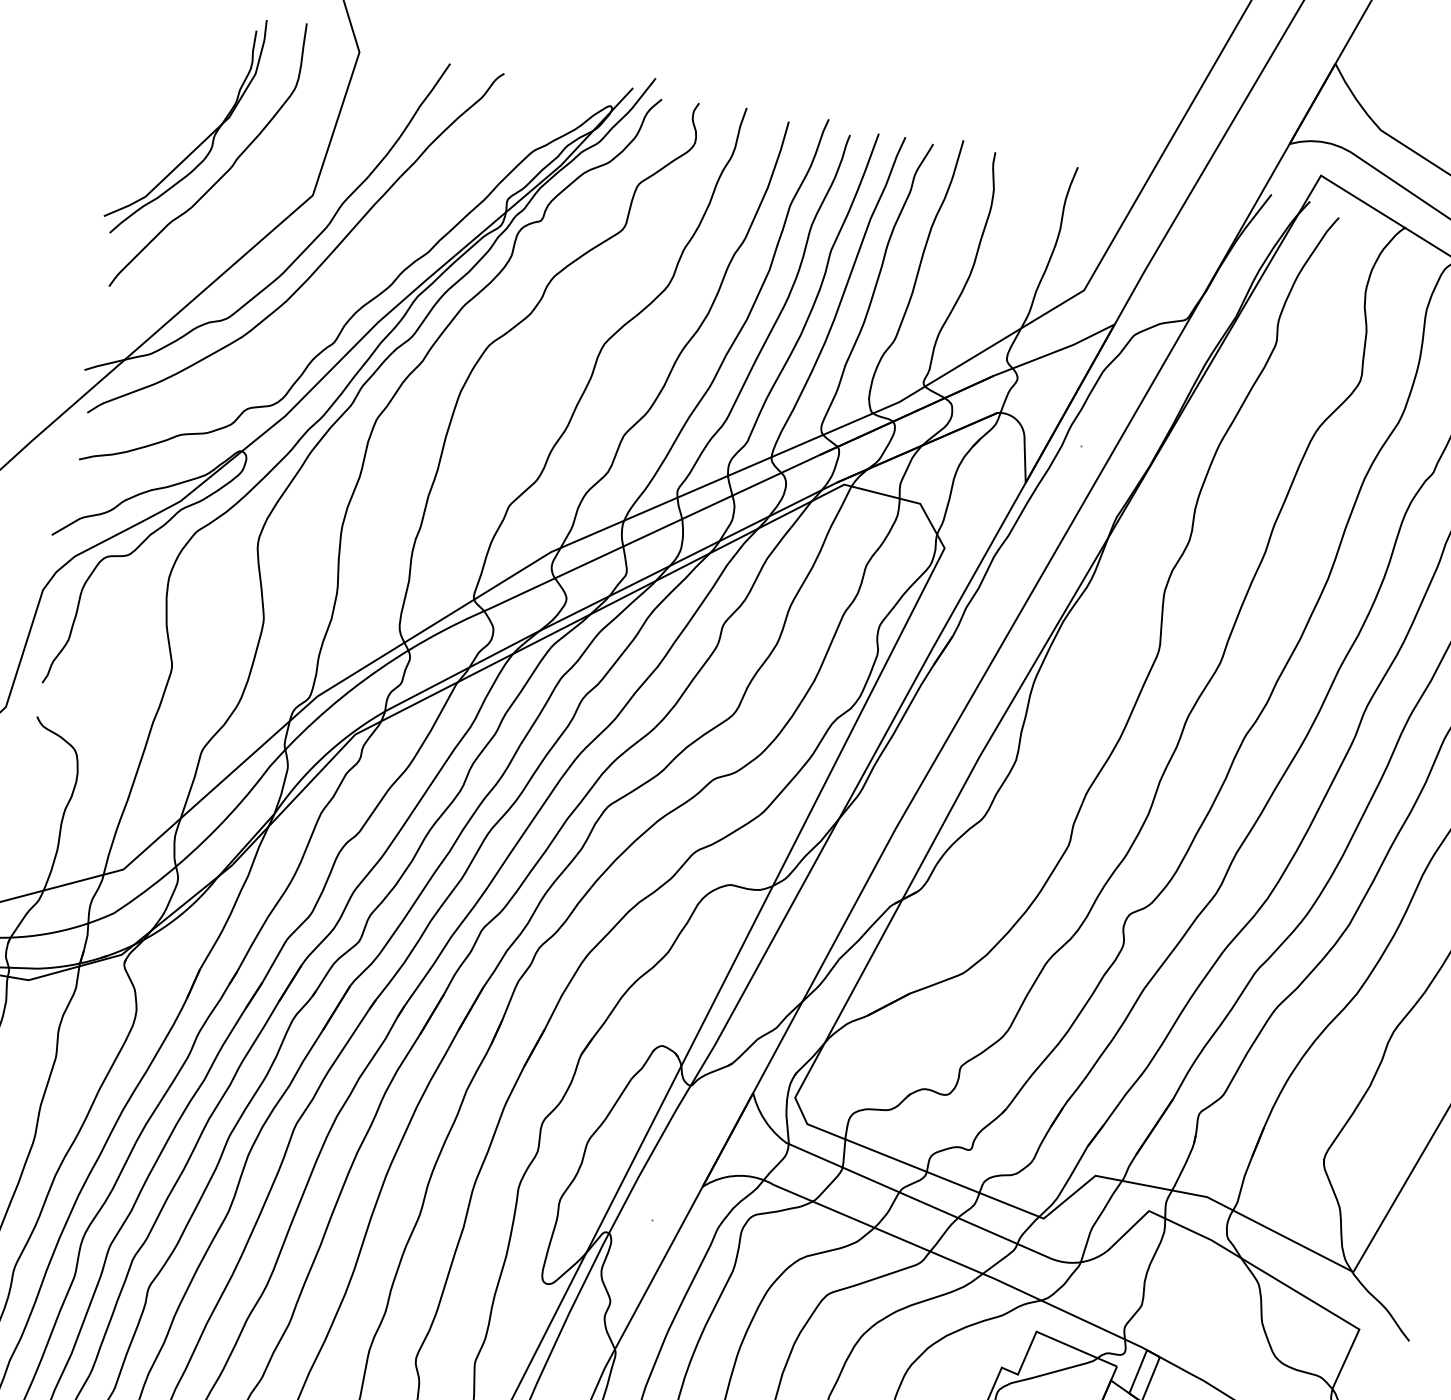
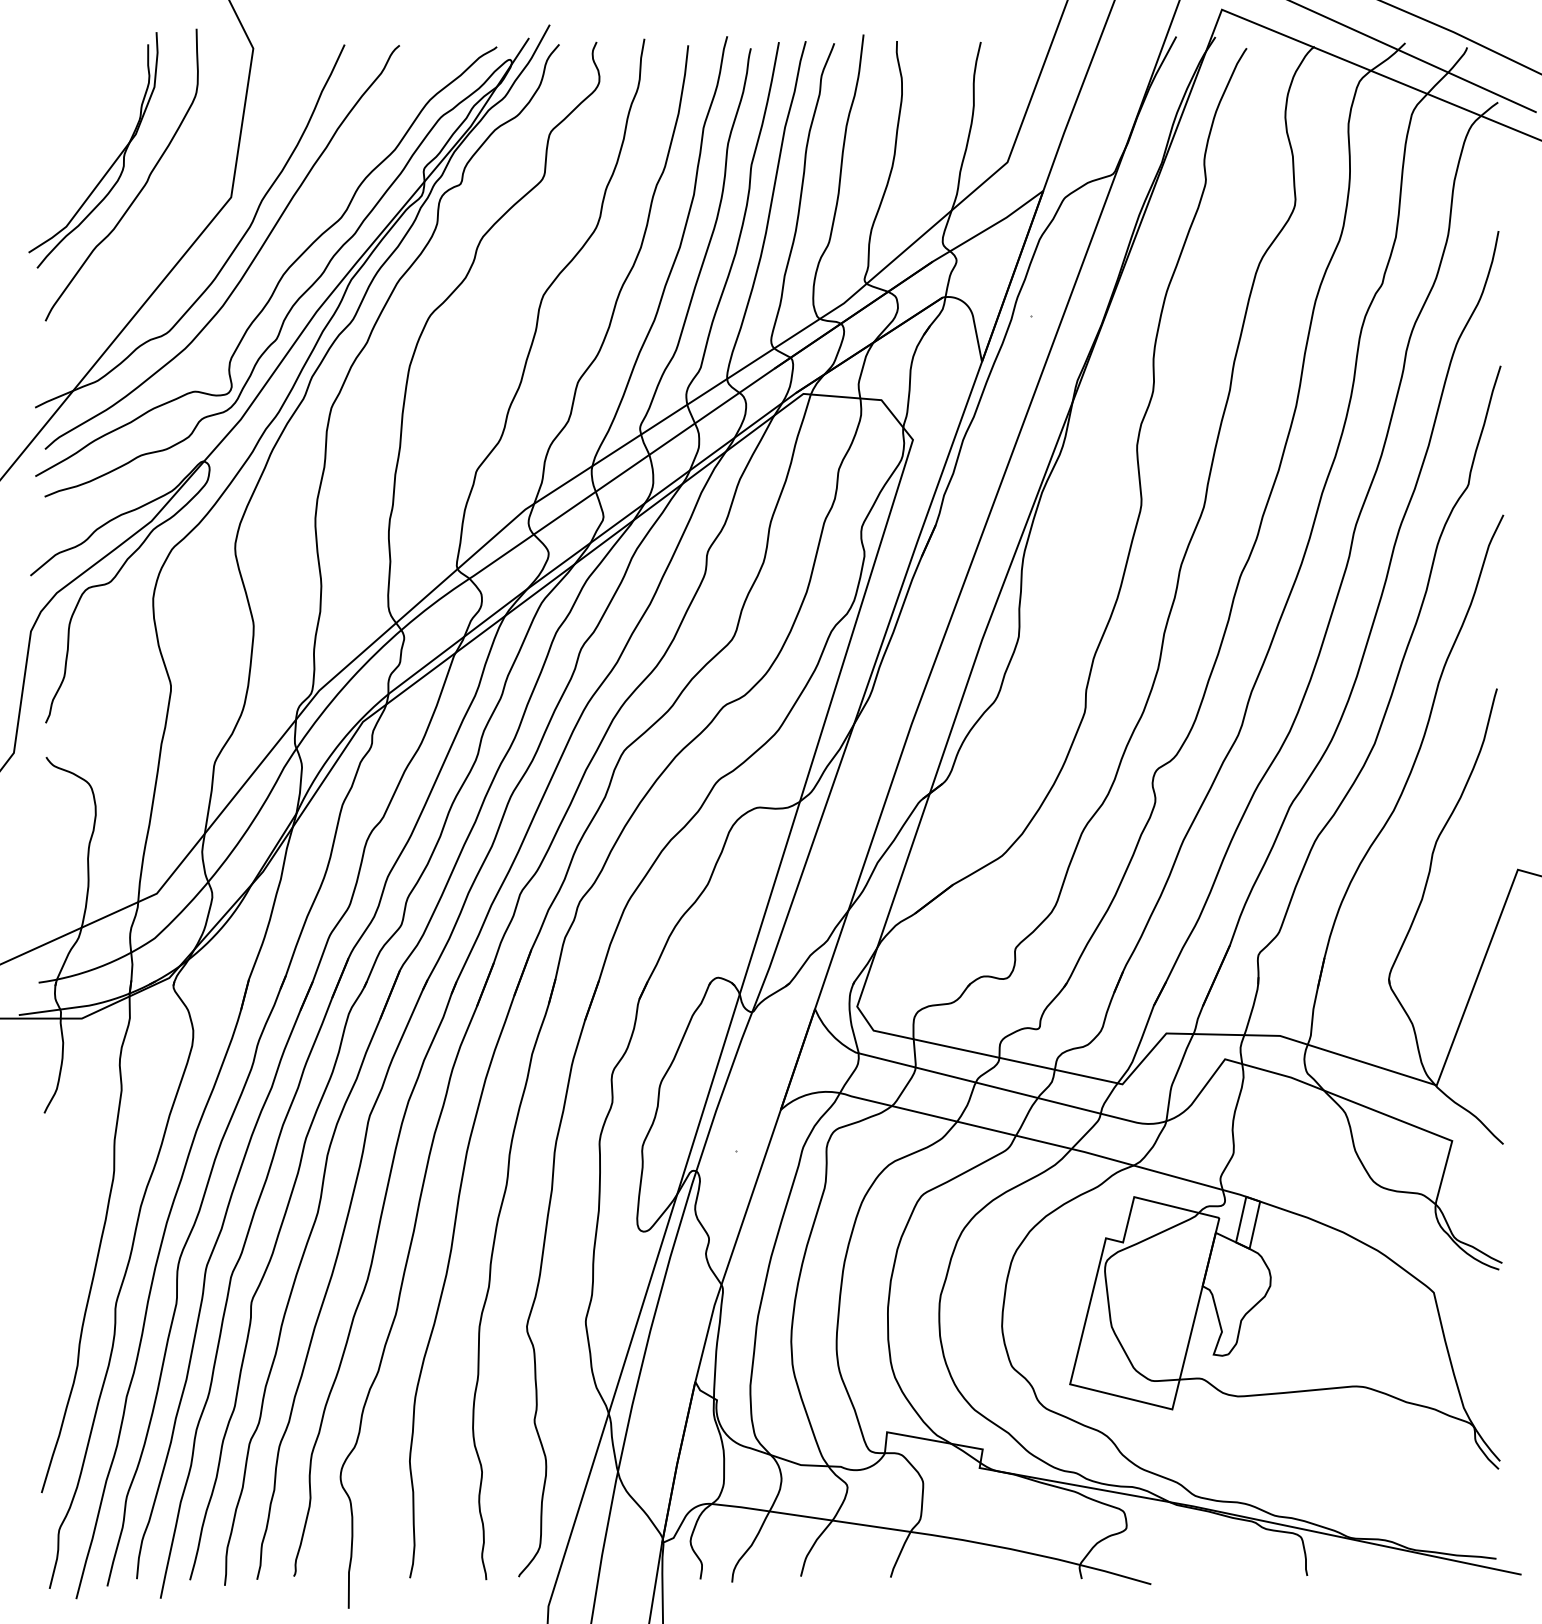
curve: (353, 277) -> (284, 271), added

